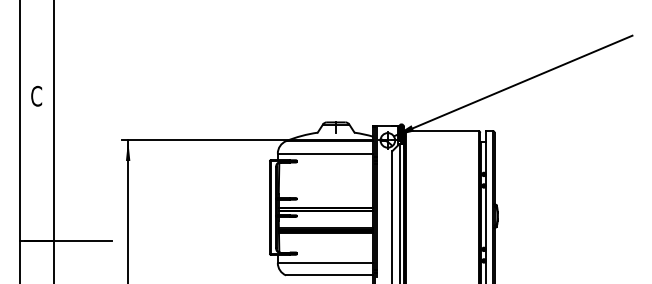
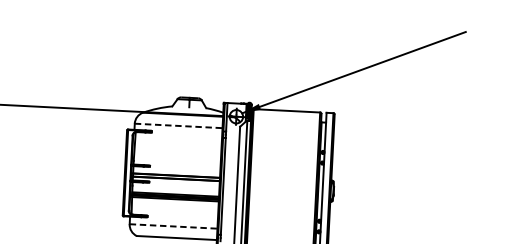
line: (325, 153) -> (178, 125), solid -> dashed
line: (325, 263) -> (173, 226), solid -> dashed

